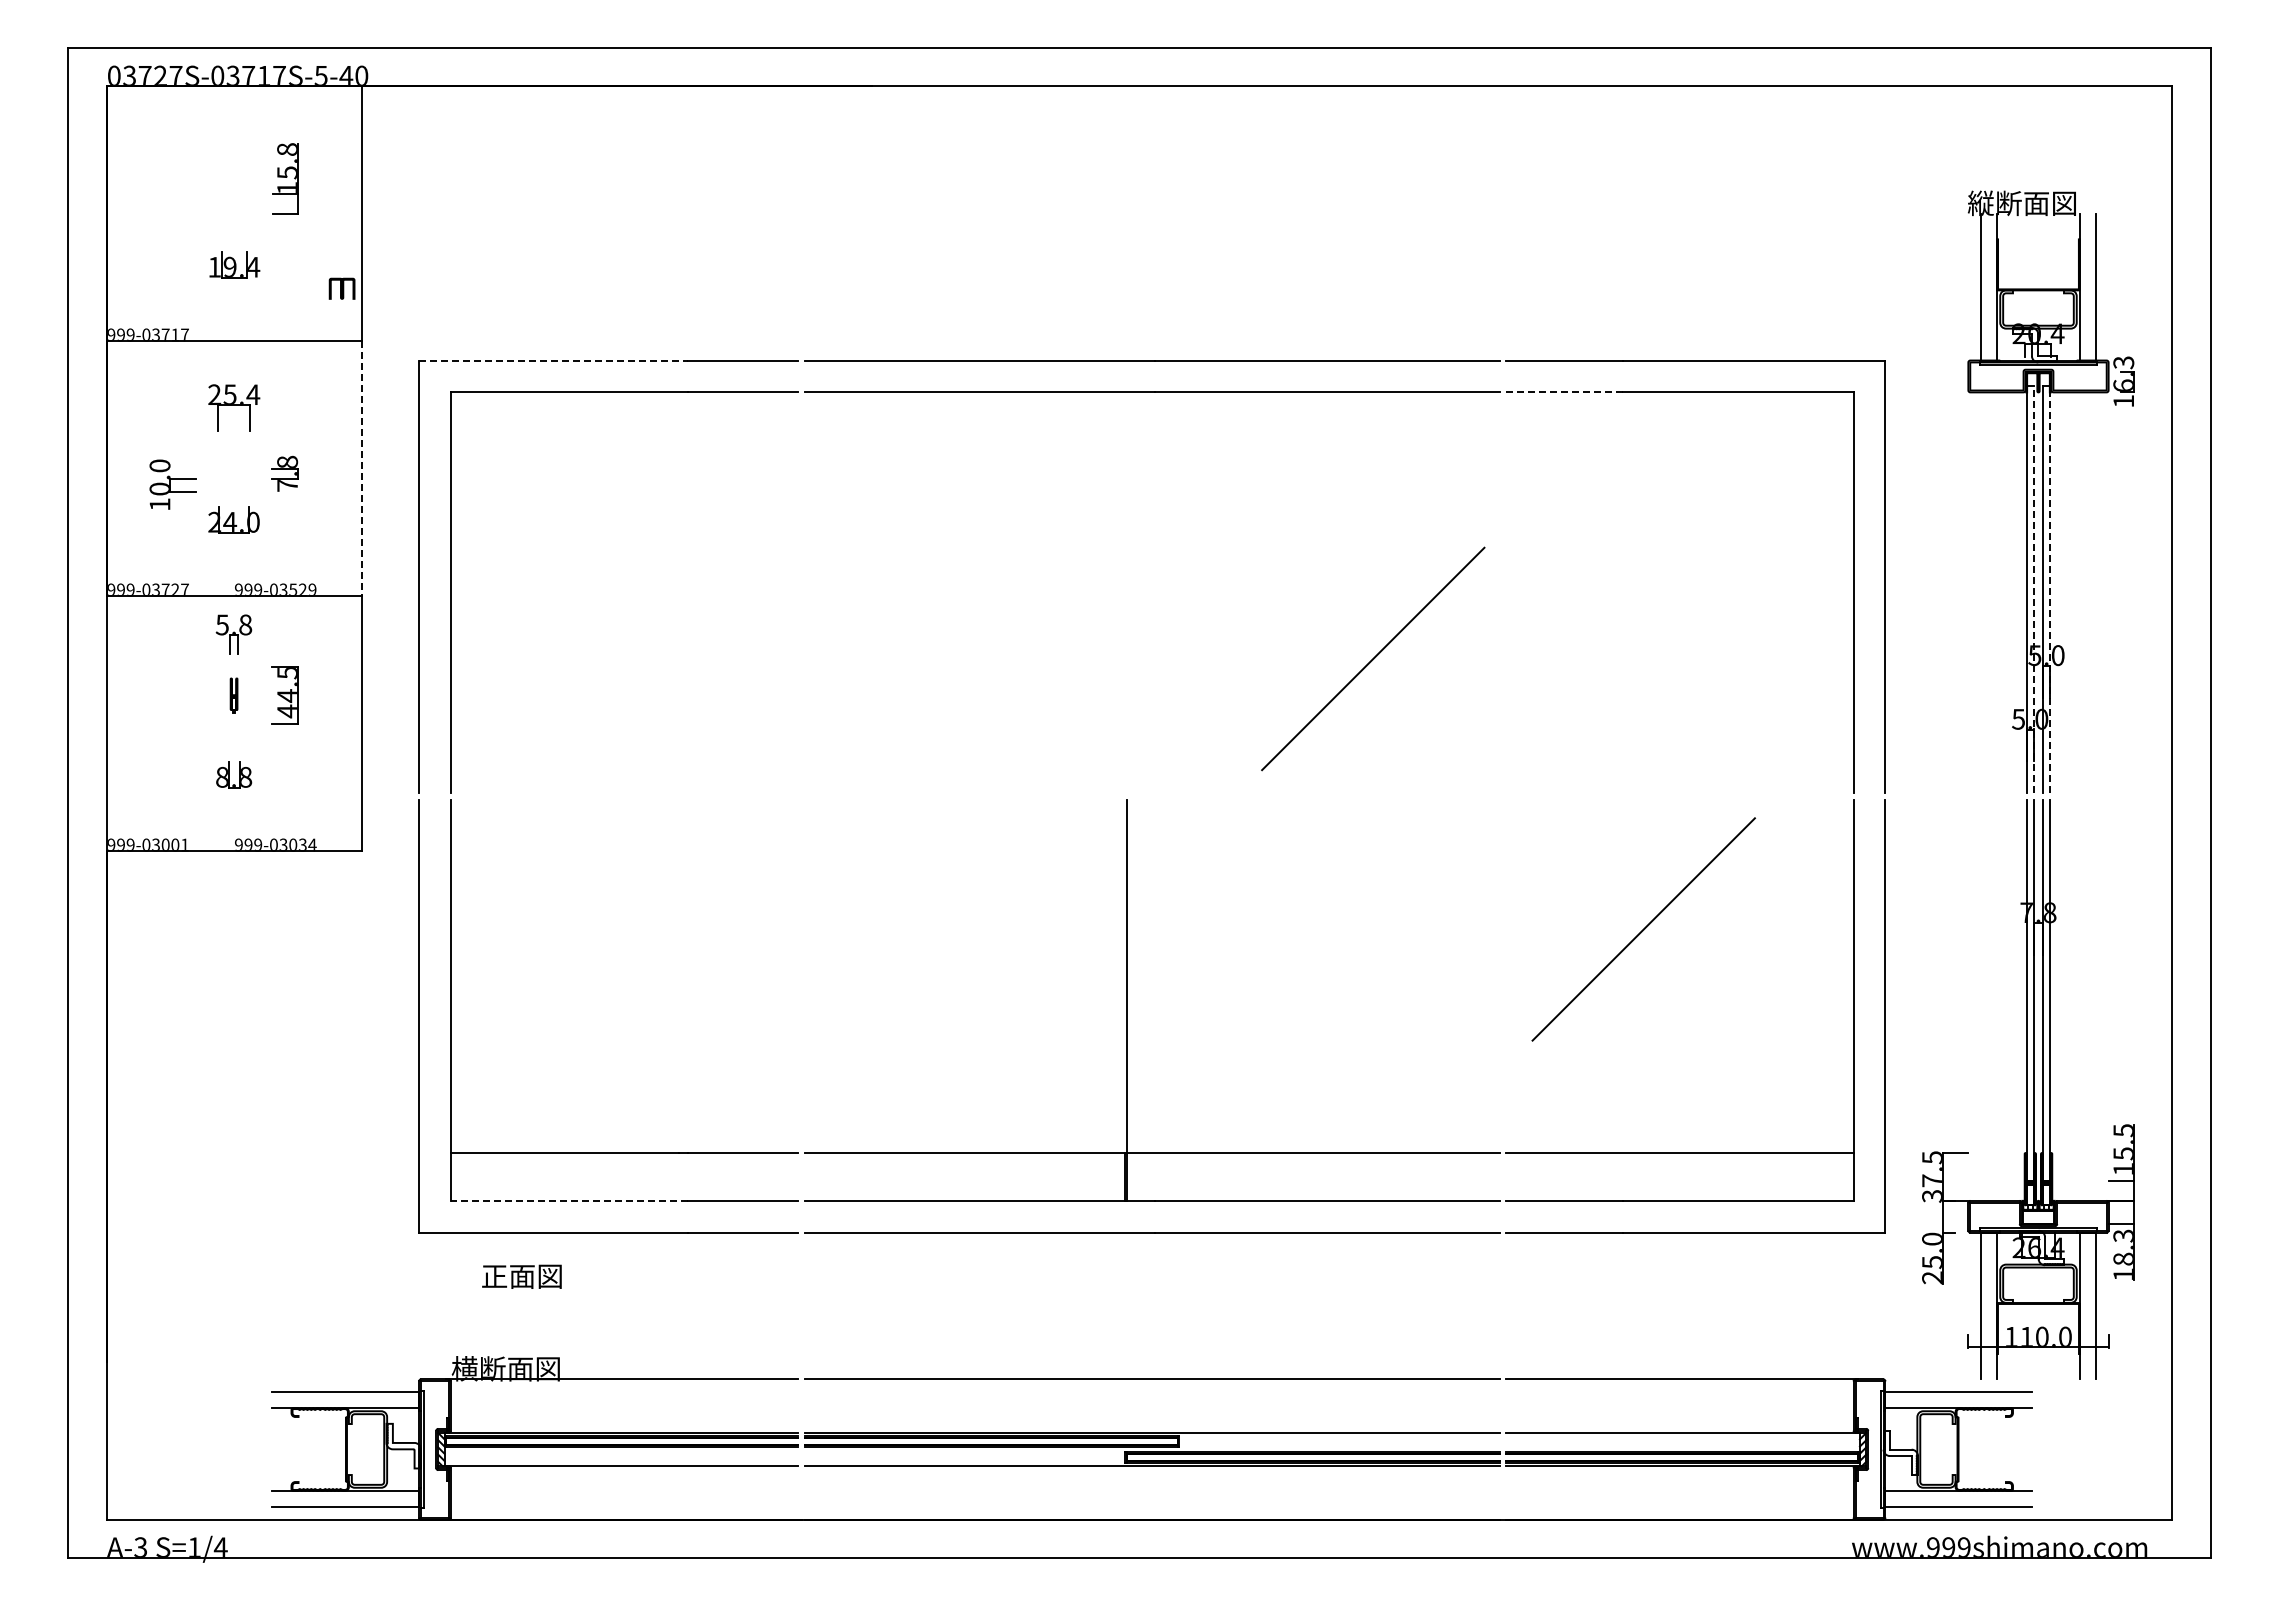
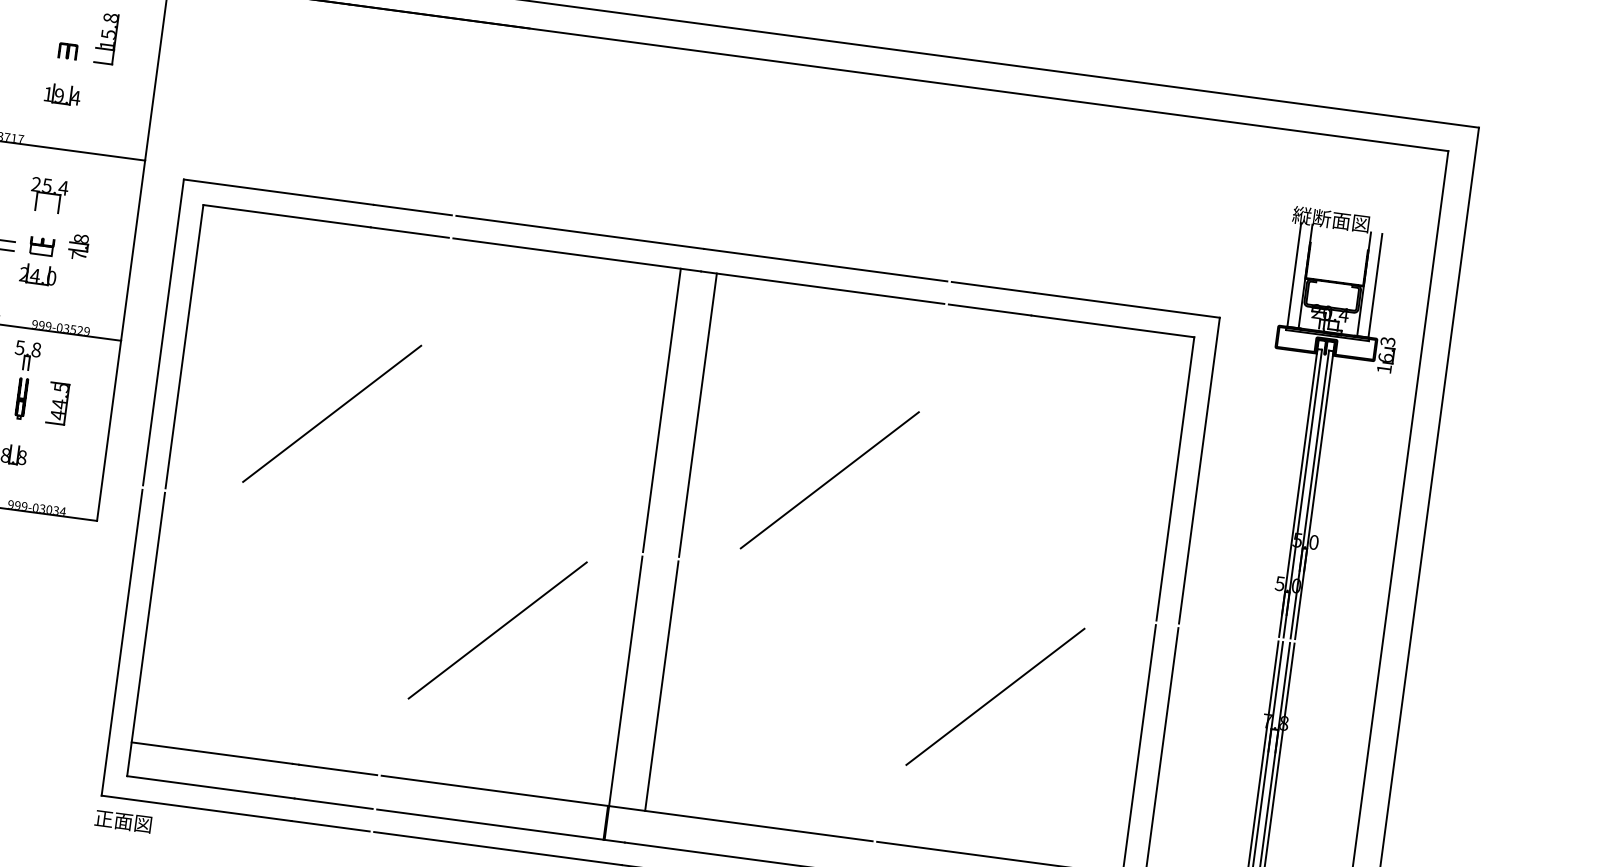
part: (341, 288) -> (67, 51), moved
line: (553, 360) -> (278, 192), dashed -> solid
line: (1565, 392) -> (990, 310), dashed -> solid
line: (361, 468) -> (133, 250), dashed -> solid
part: (234, 480) -> (42, 246), added
line: (2033, 589) -> (1302, 493), dashed -> solid
line: (2049, 589) -> (1314, 494), dashed -> solid
line: (1126, 592) -> (661, 410), added
line: (1177, 592) -> (697, 414), added
line: (668, 658) -> (332, 413), added
part: (233, 695) -> (21, 398), size x1.67
line: (939, 929) -> (497, 630), added
line: (1177, 976) -> (661, 686), added
line: (568, 1200) -> (210, 787), dashed -> solid
text: (521, 1276) -> (123, 821), moved

